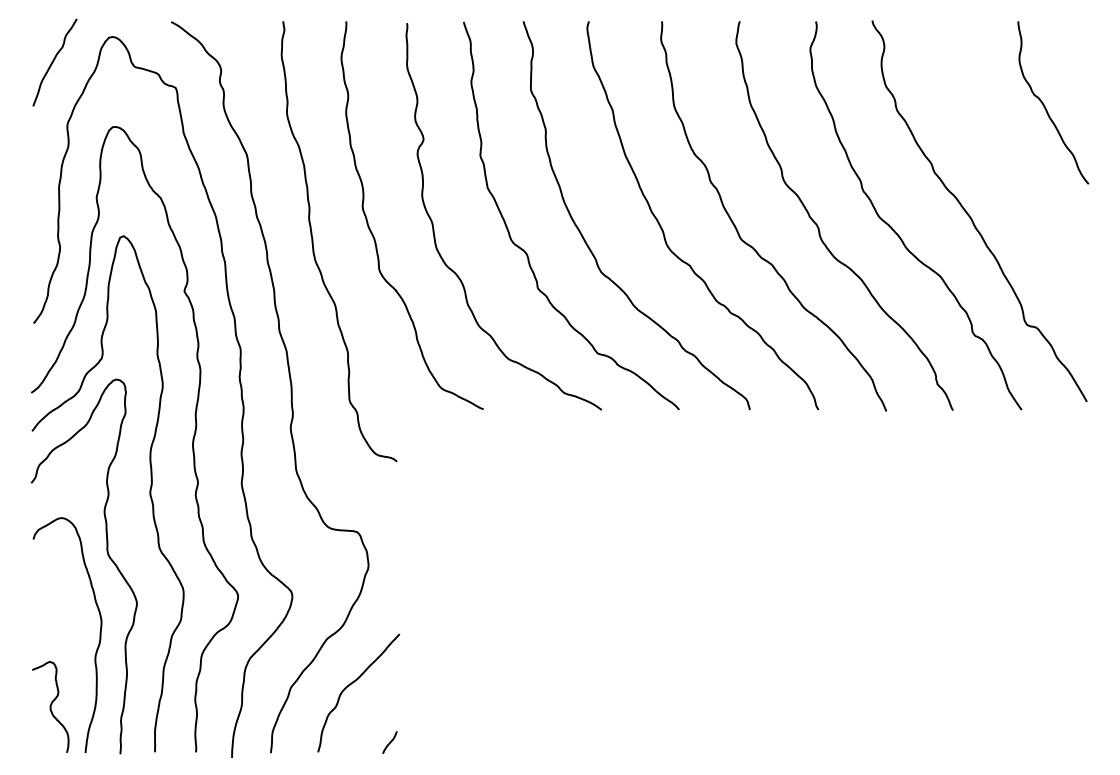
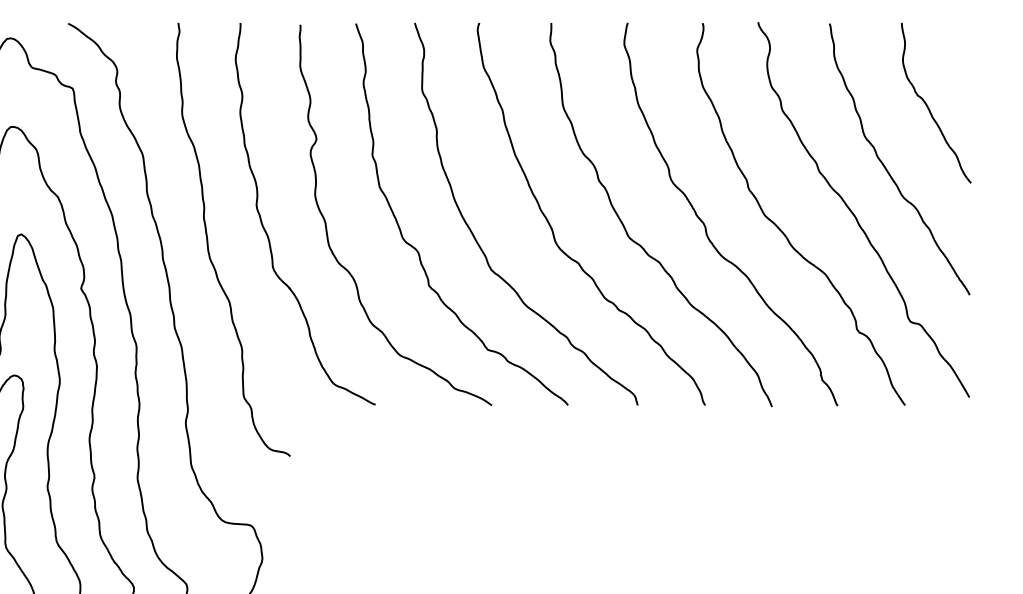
curve: (1003, 169) -> (887, 168), added

